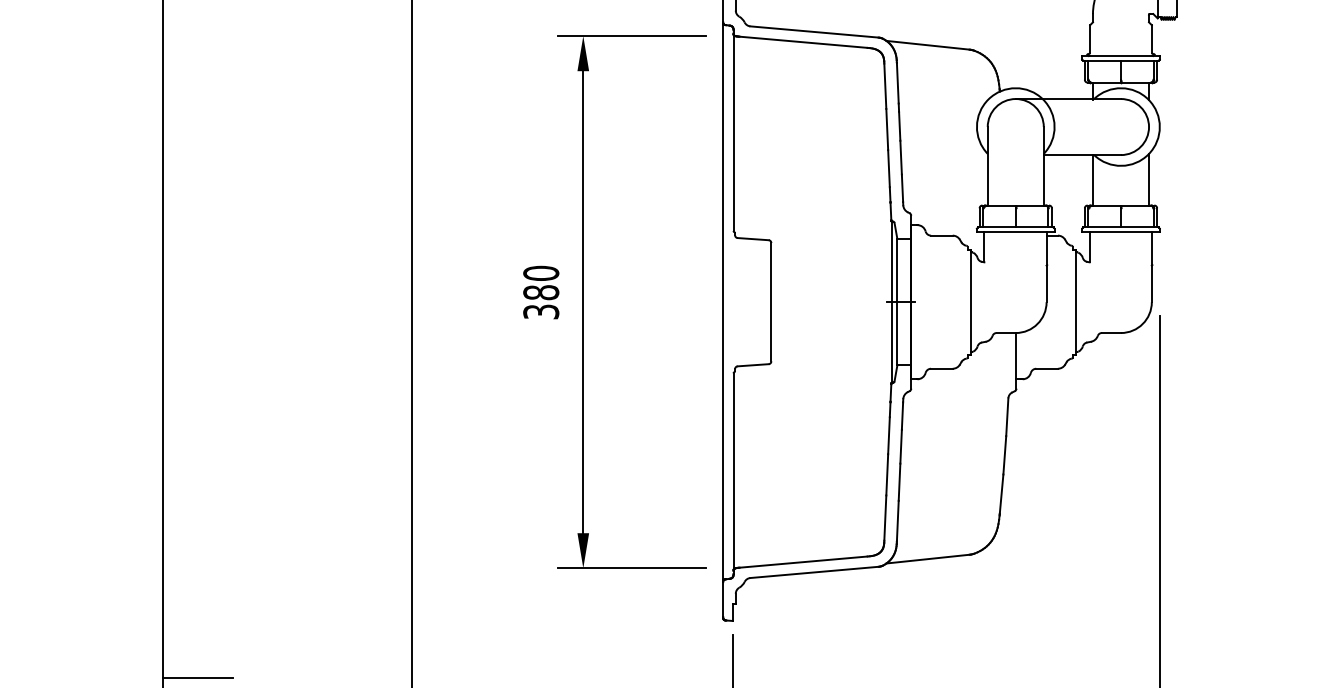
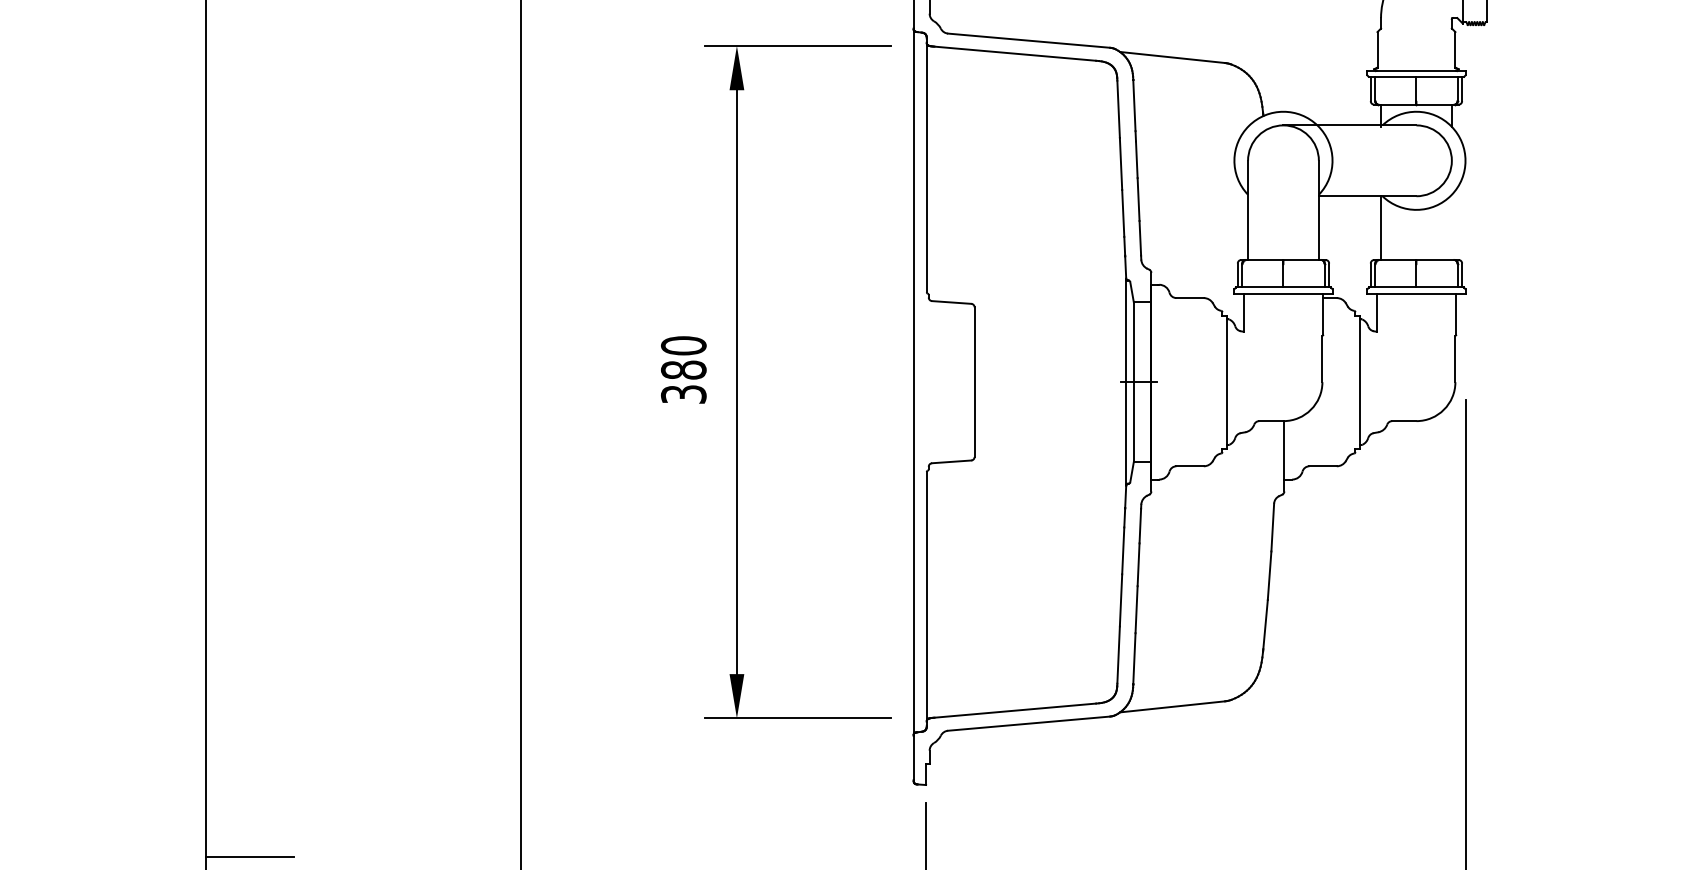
line: (1148, 179) -> (1451, 227), removed

